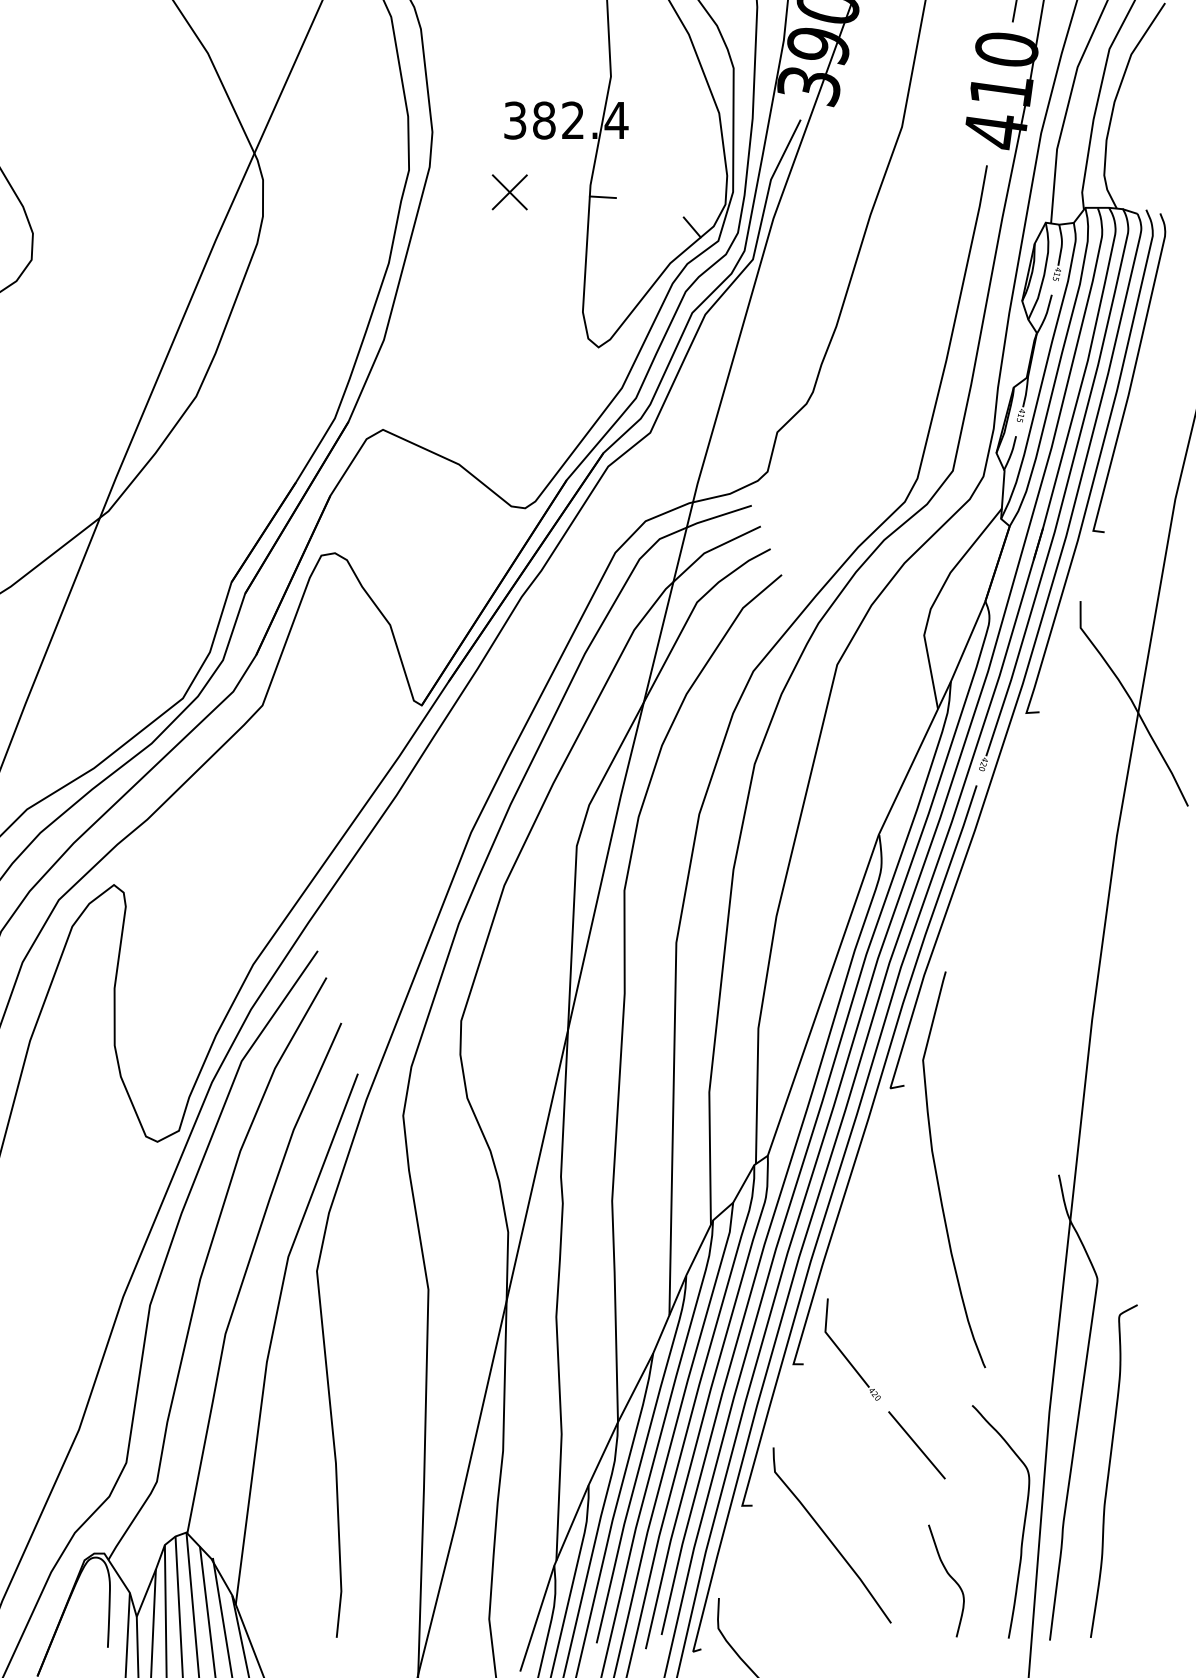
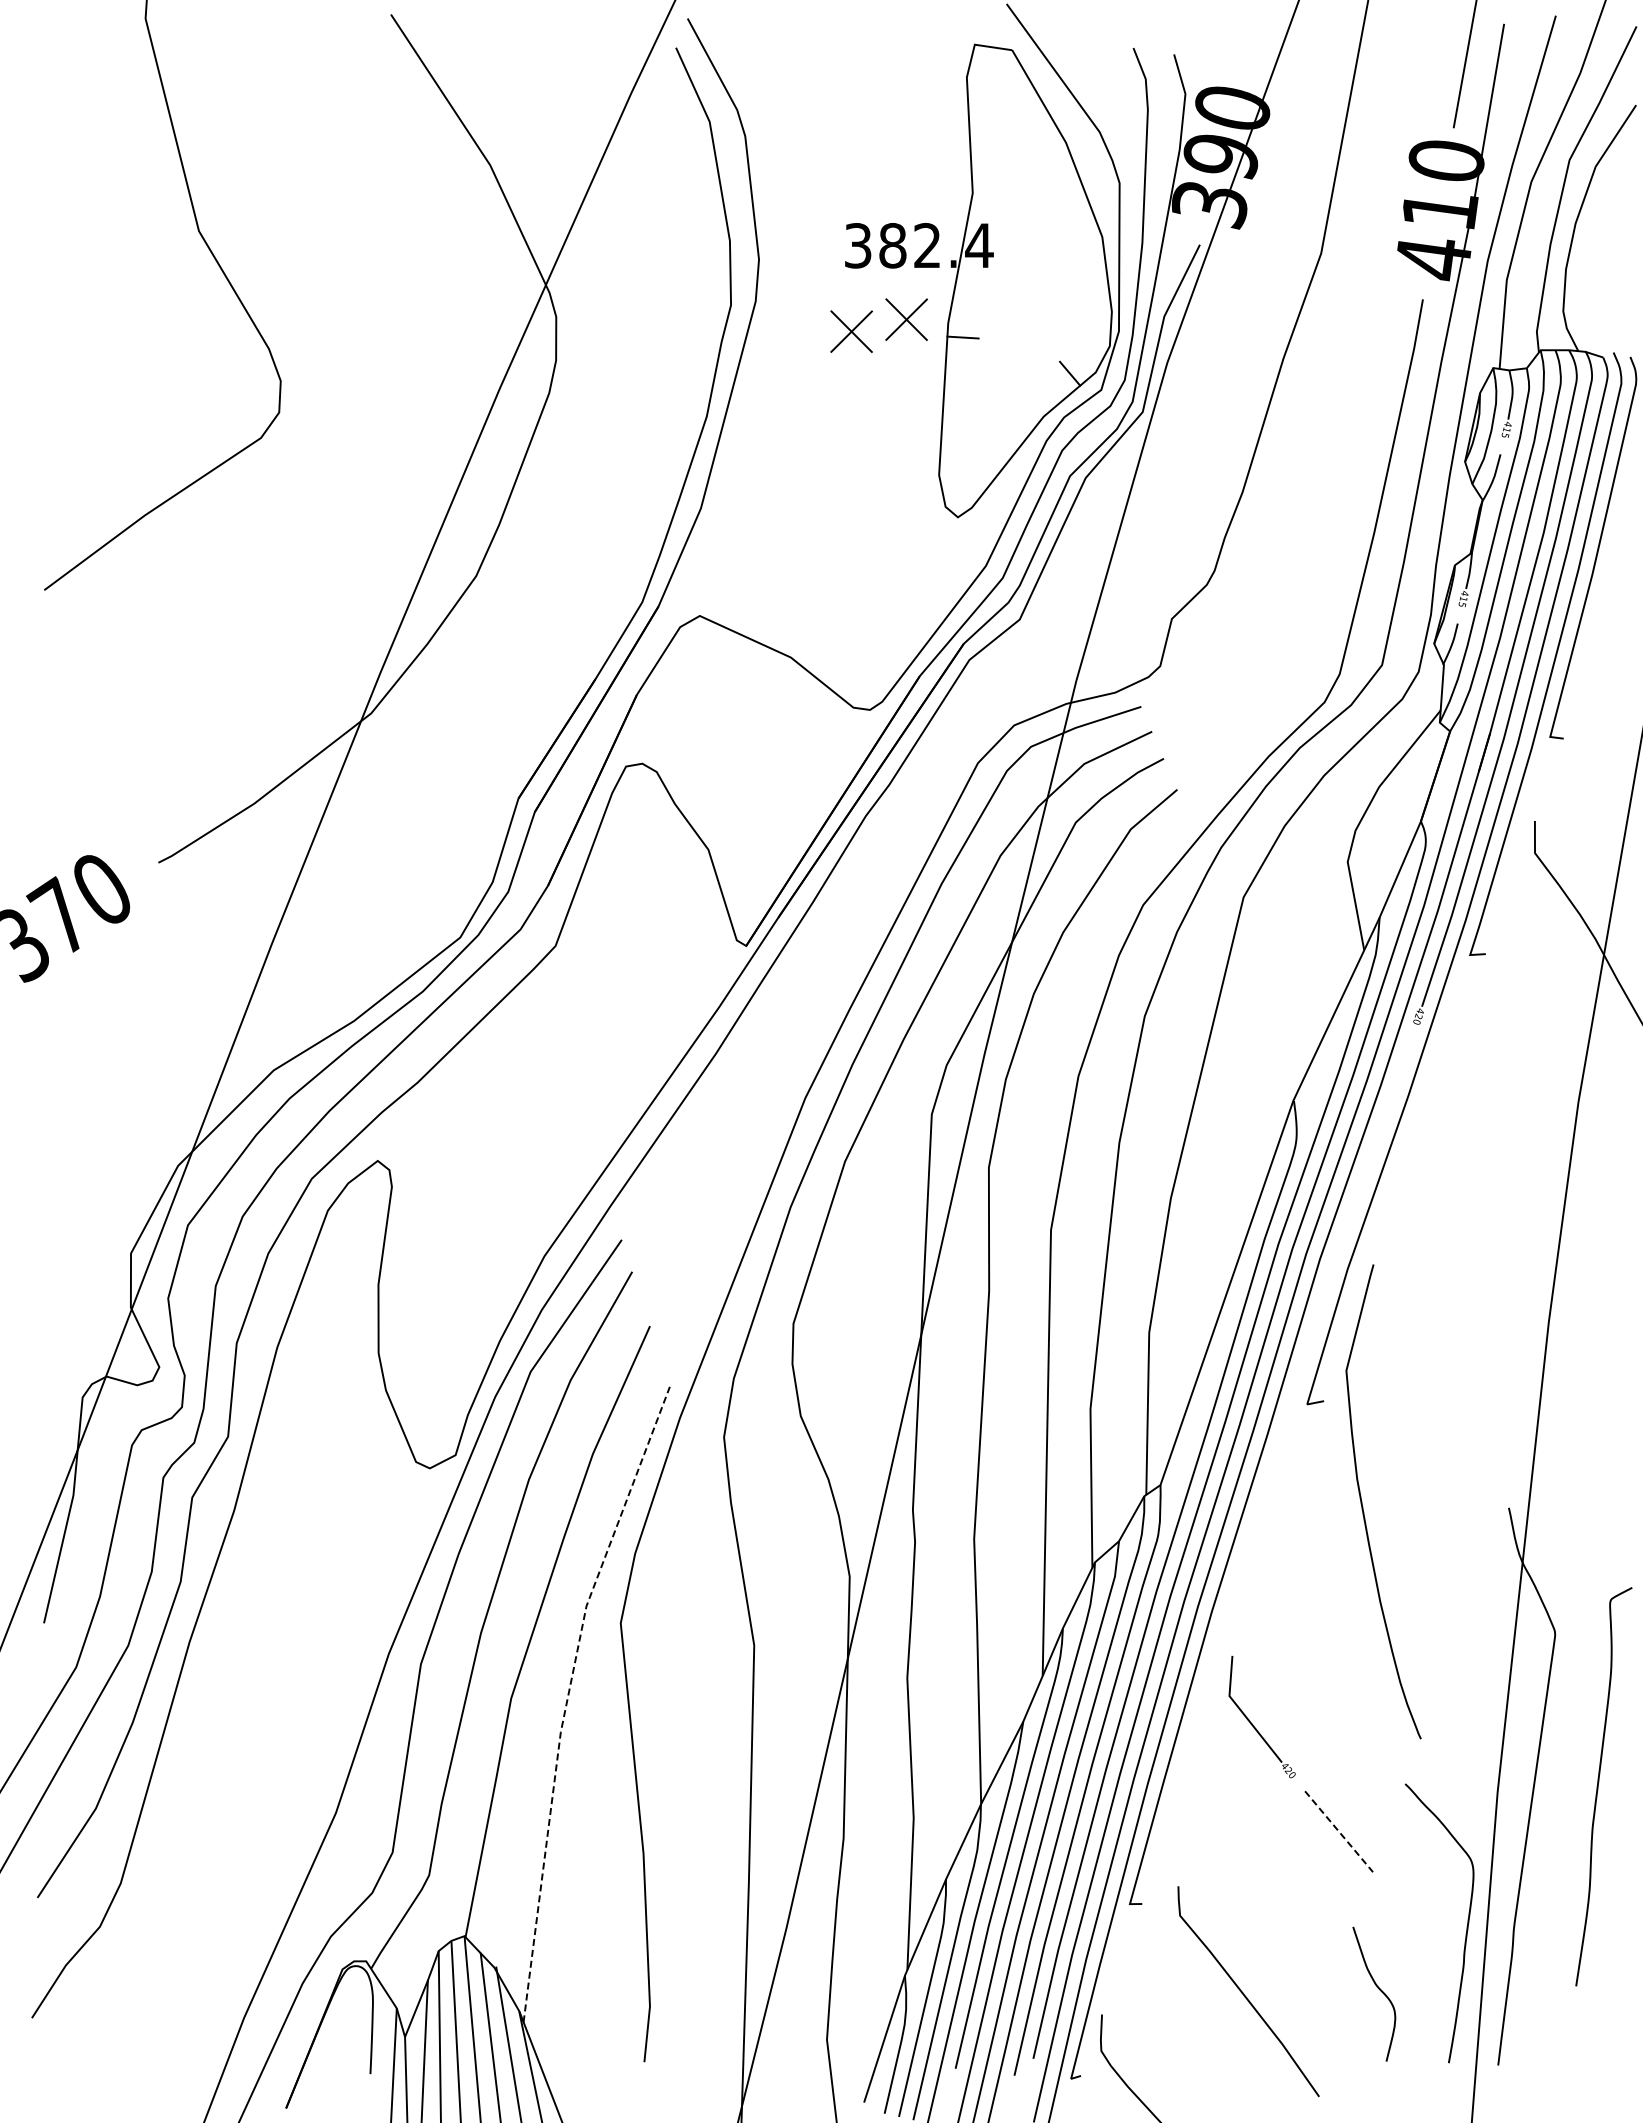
part: (555, 182) -> (906, 319), added
curve: (883, 1073) -> (1298, 1386), removed
line: (273, 1332) -> (568, 1696), solid -> dashed
line: (917, 1445) -> (1339, 1831), solid -> dashed
curve: (1109, 1471) -> (1598, 1786), moved
curve: (828, 1537) -> (1244, 1993), moved

